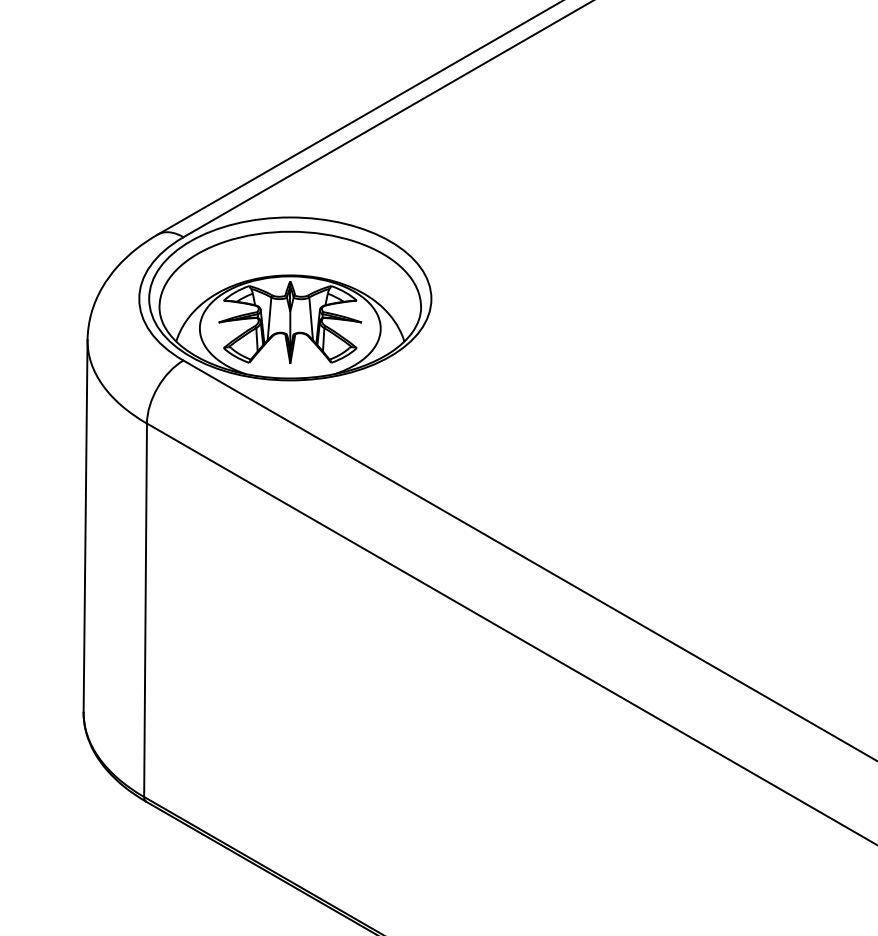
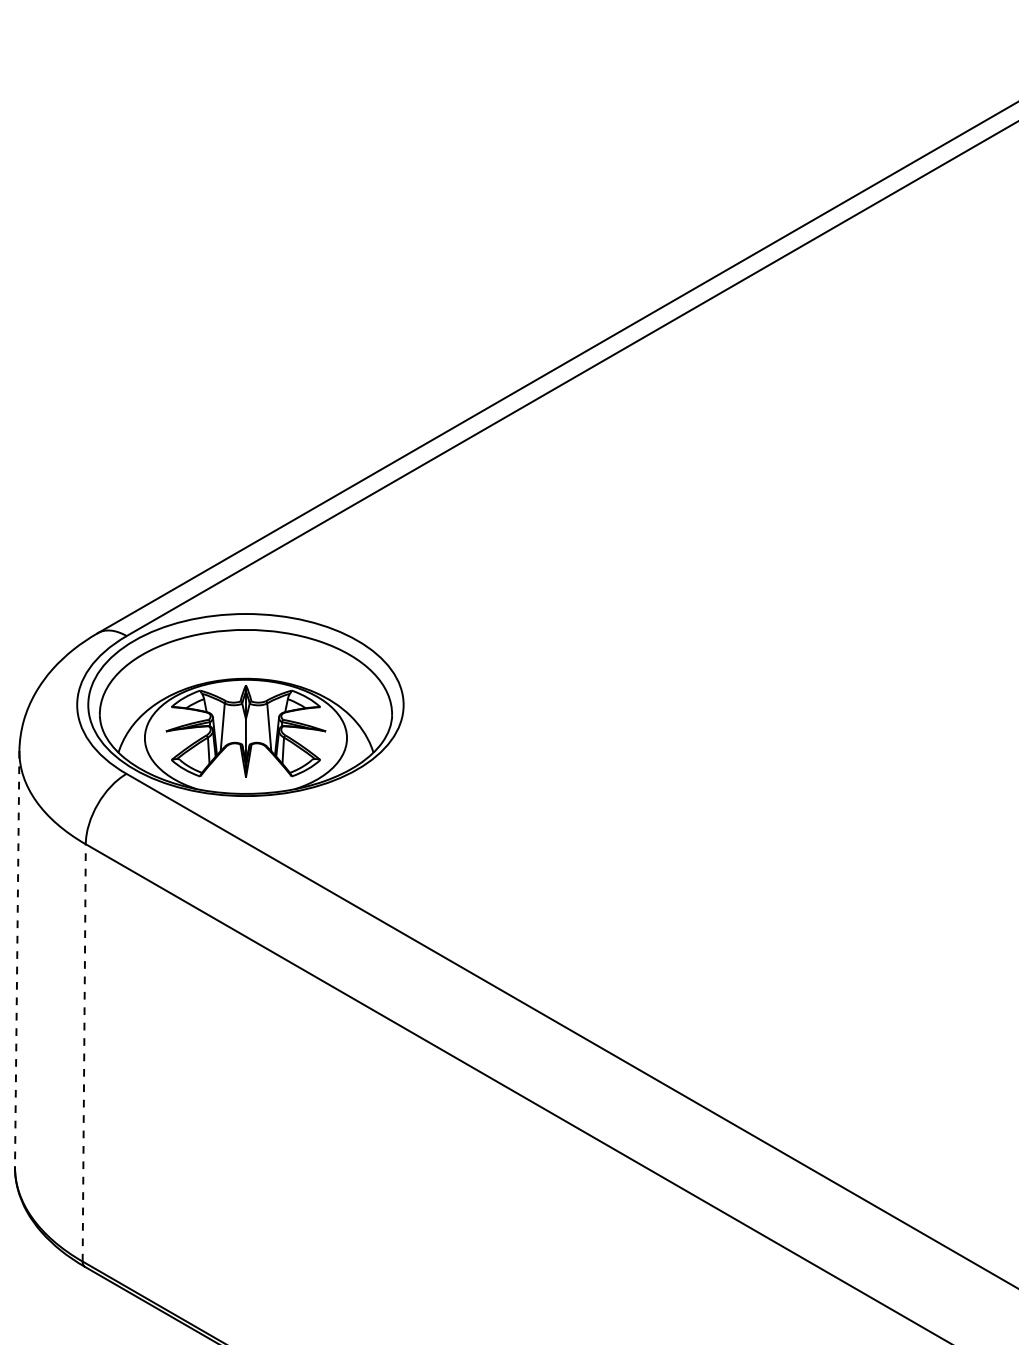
line: (85, 525) -> (17, 958), solid -> dashed
line: (145, 609) -> (84, 1052), solid -> dashed

